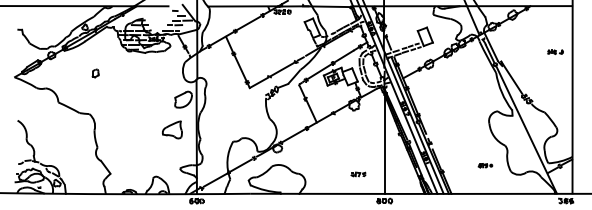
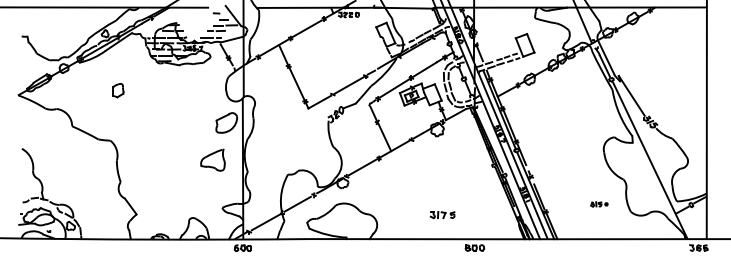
part: (555, 52) -> (685, 64), removed
part: (95, 73) -> (117, 90), size x1.4
line: (384, 145) -> (474, 179), removed
part: (358, 174) -> (442, 215), size x1.4

